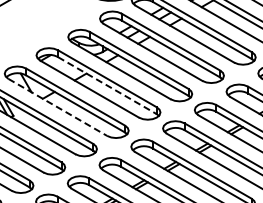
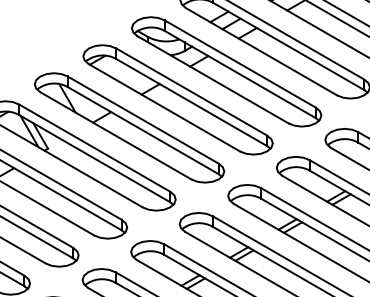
line: (107, 85) -> (191, 102), dashed -> solid
line: (58, 107) -> (116, 135), dashed -> solid

